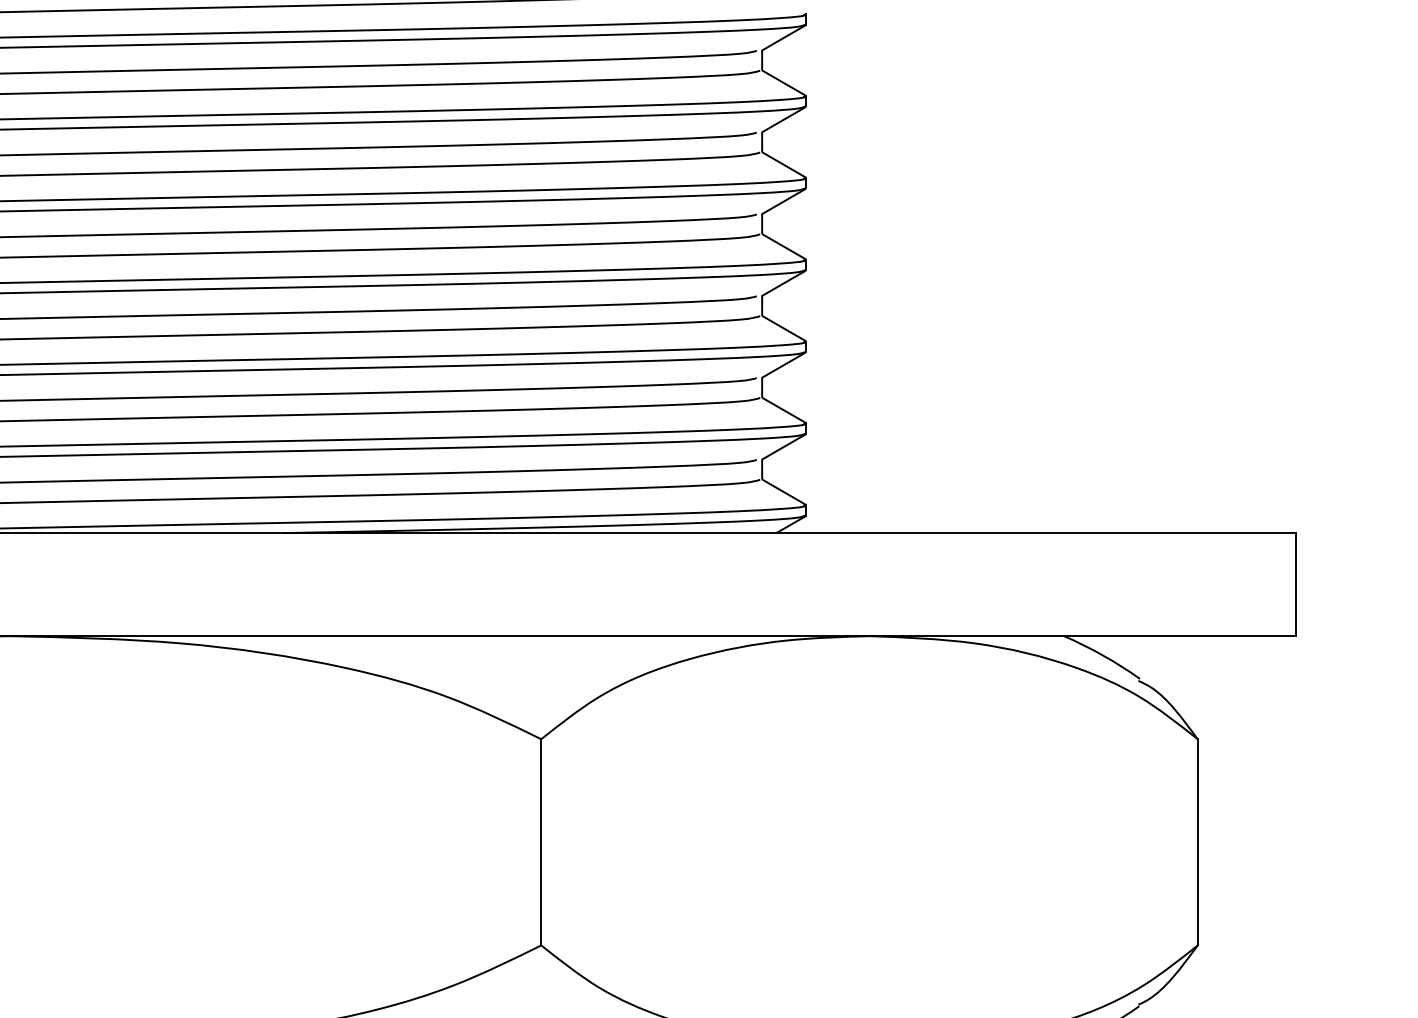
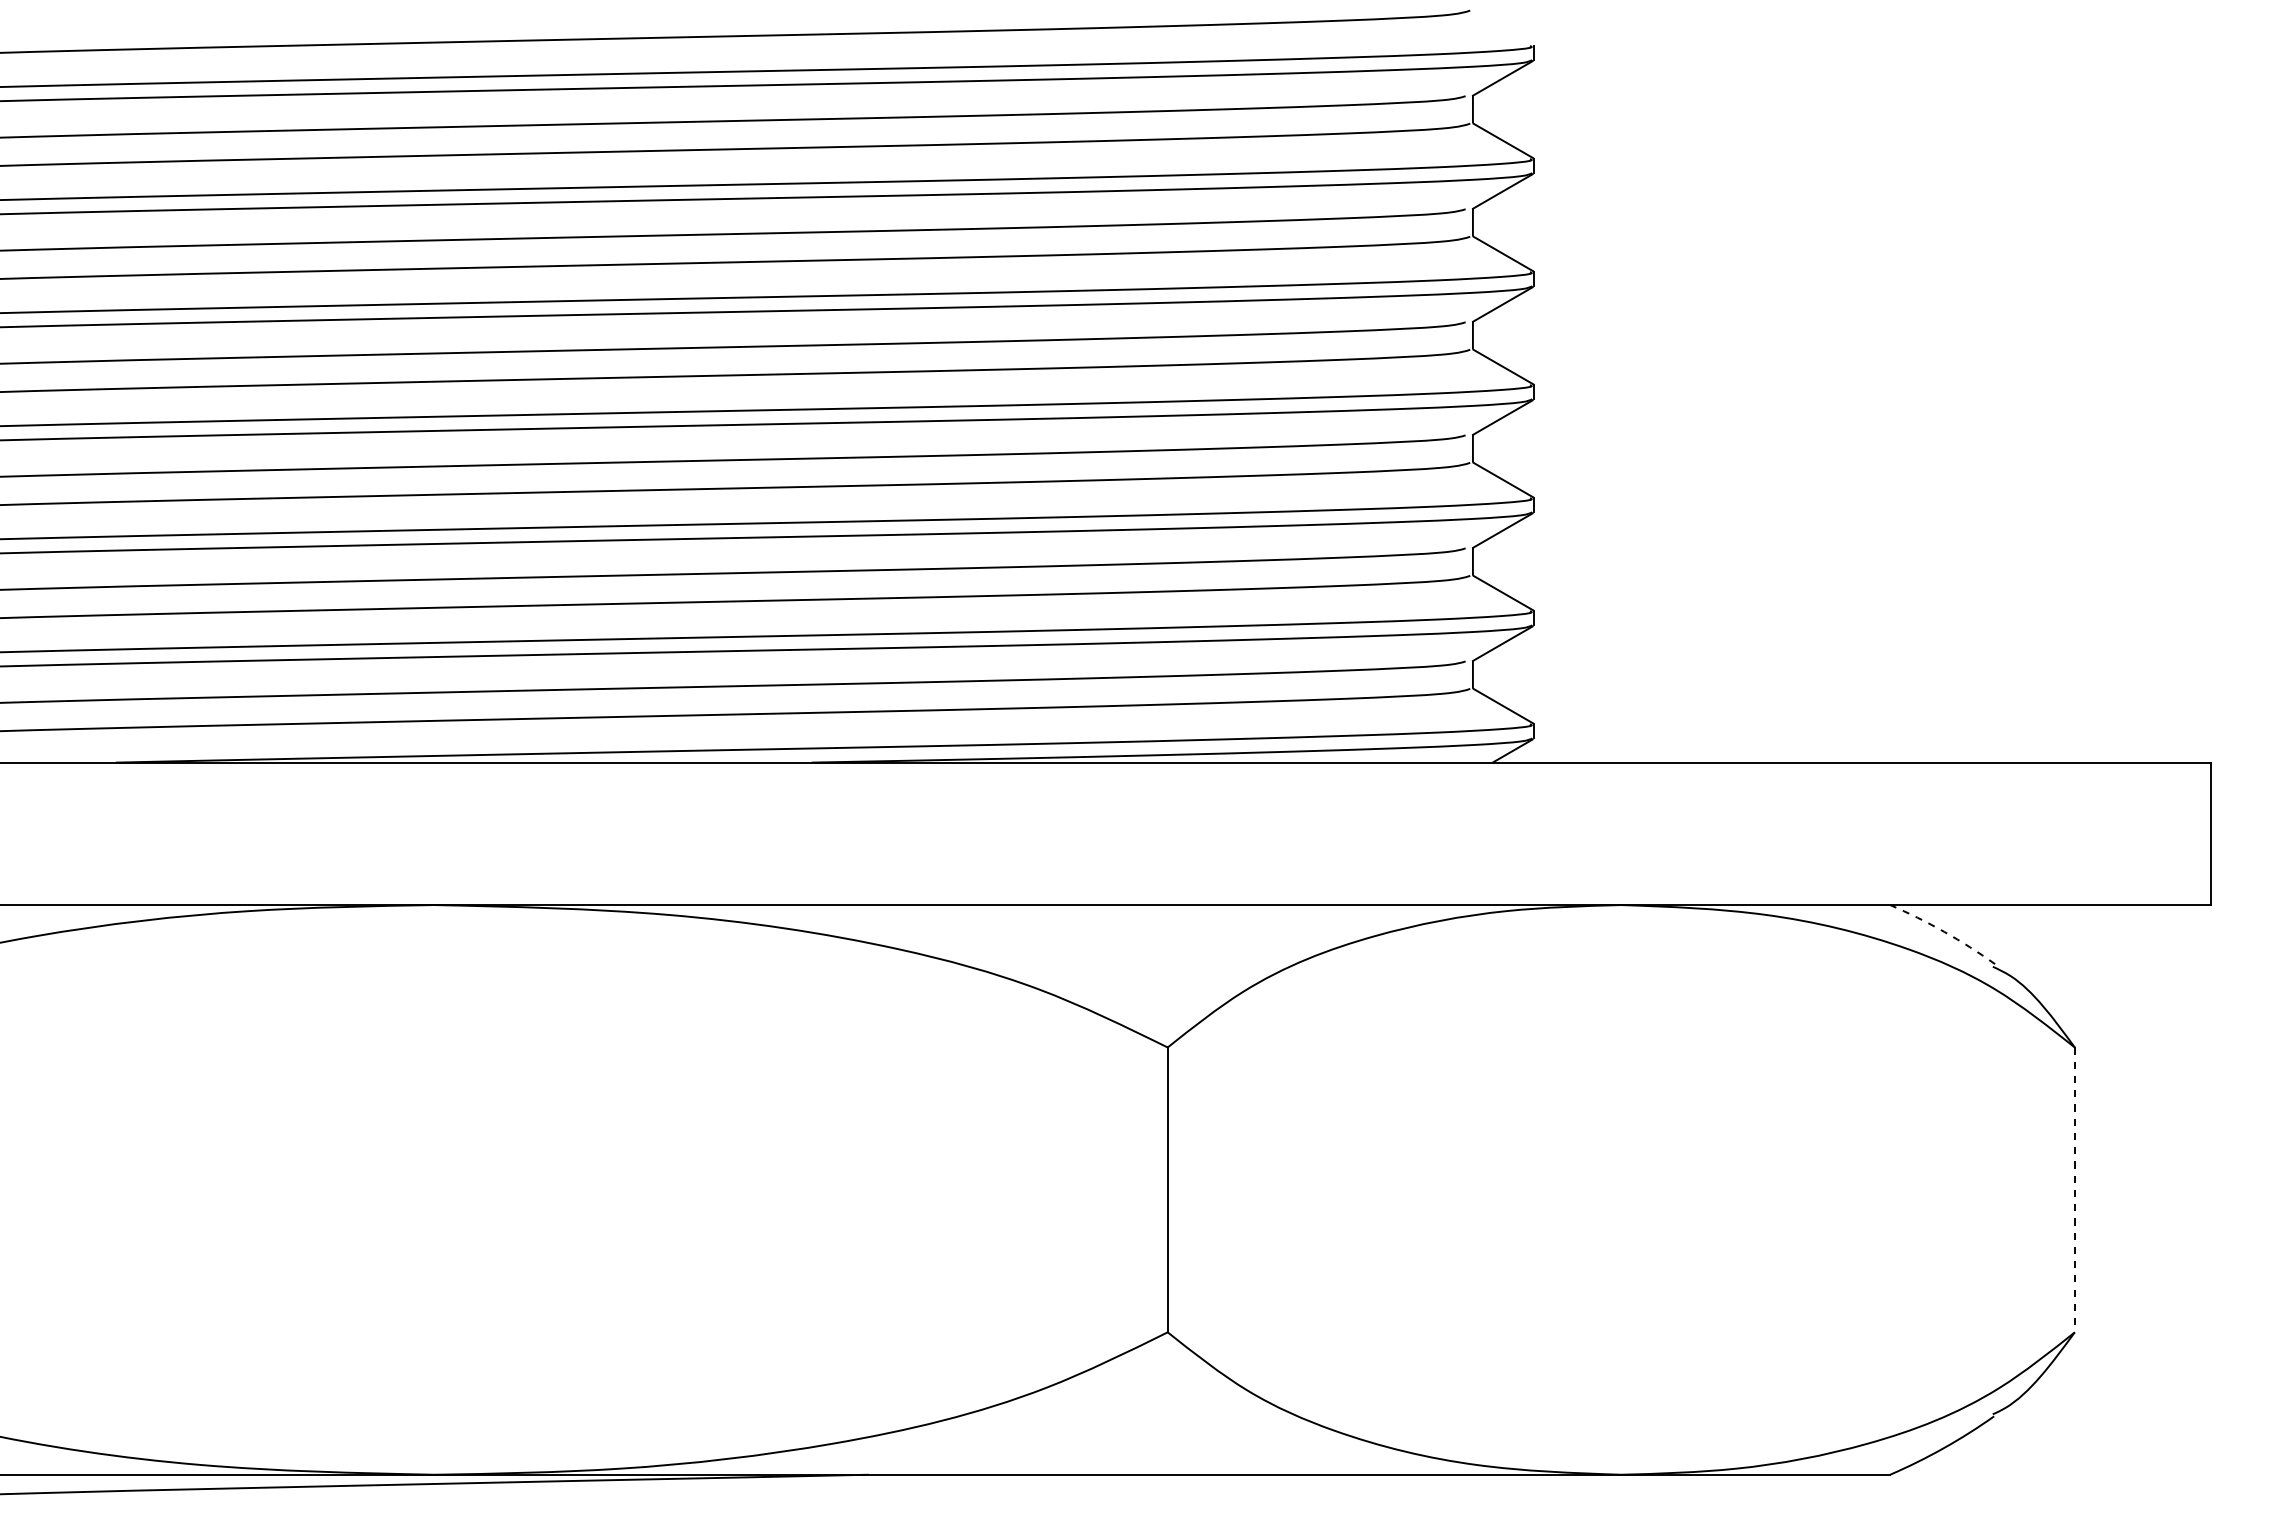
arc: (1103, 655) -> (1944, 931), solid -> dashed
line: (1197, 842) -> (2074, 1190), solid -> dashed

